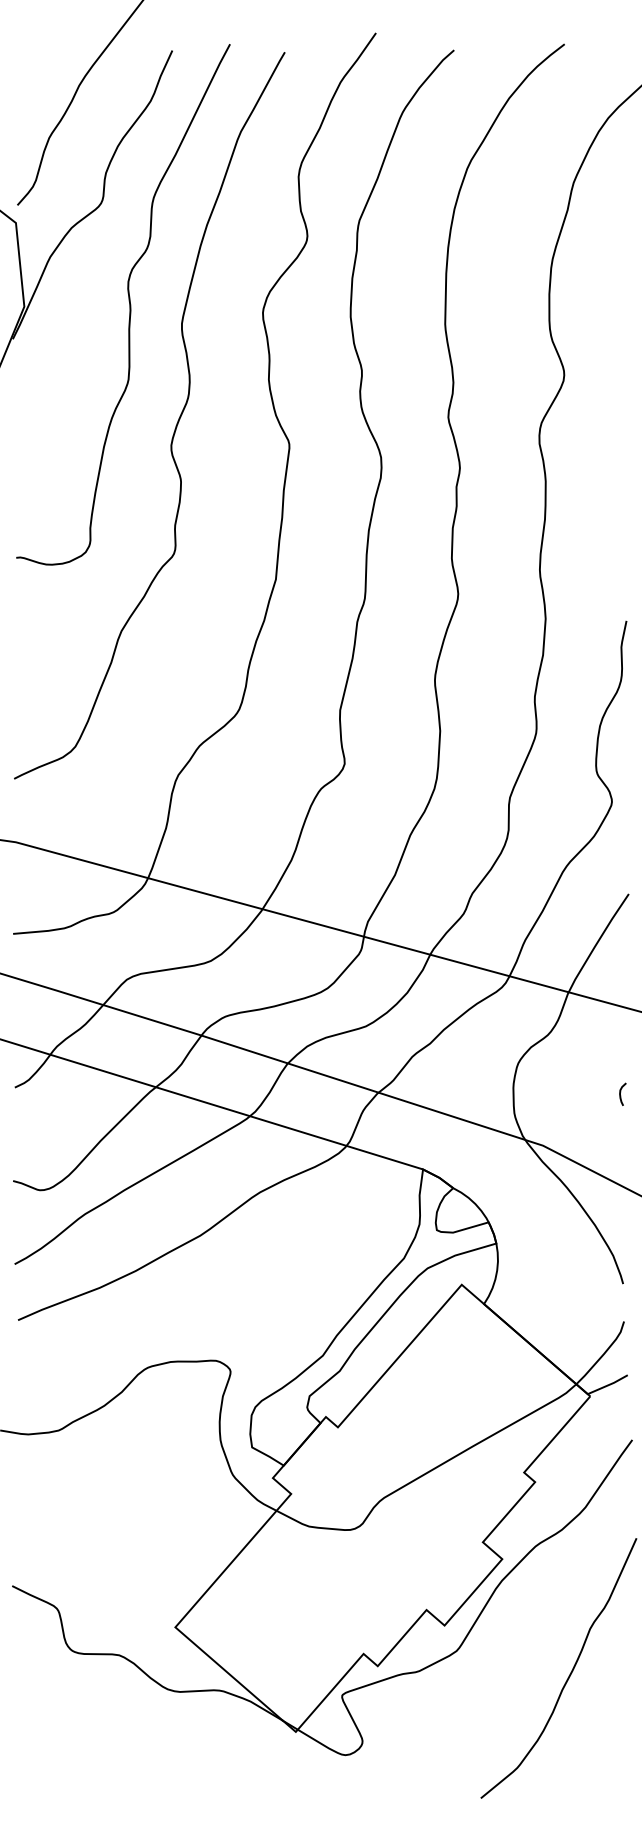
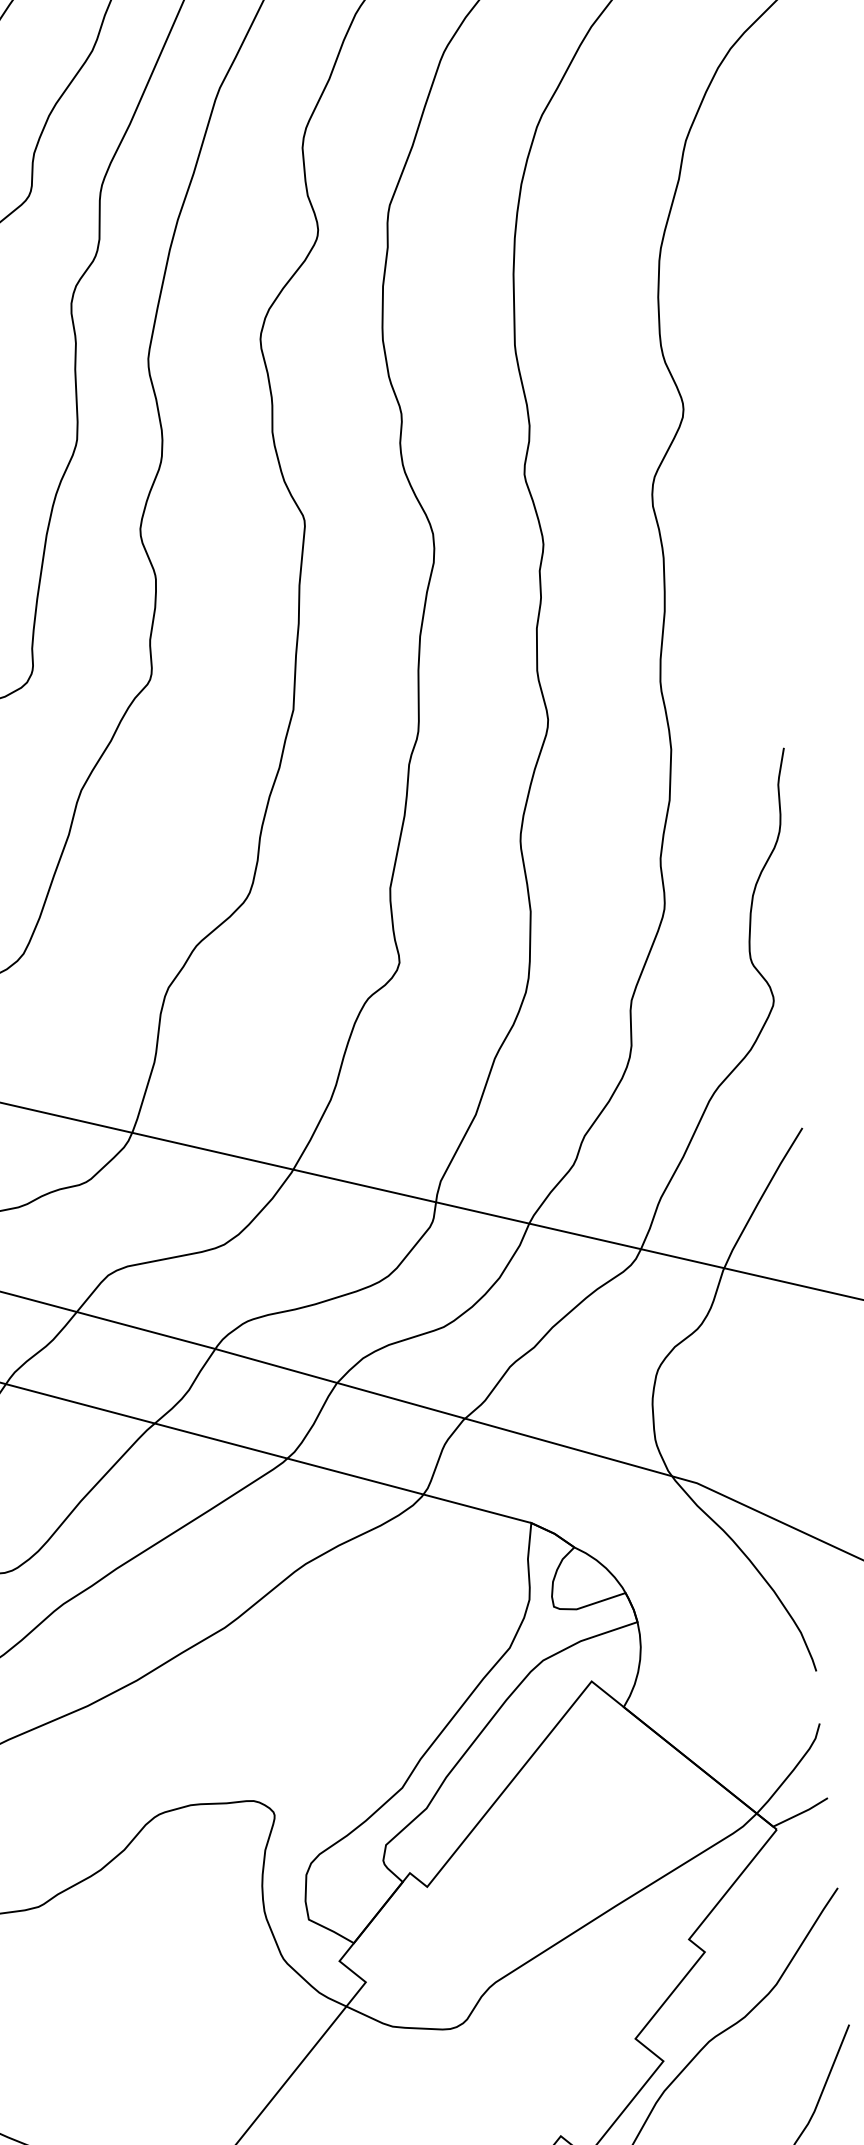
curve: (621, 1092) -> (803, 1404), removed

